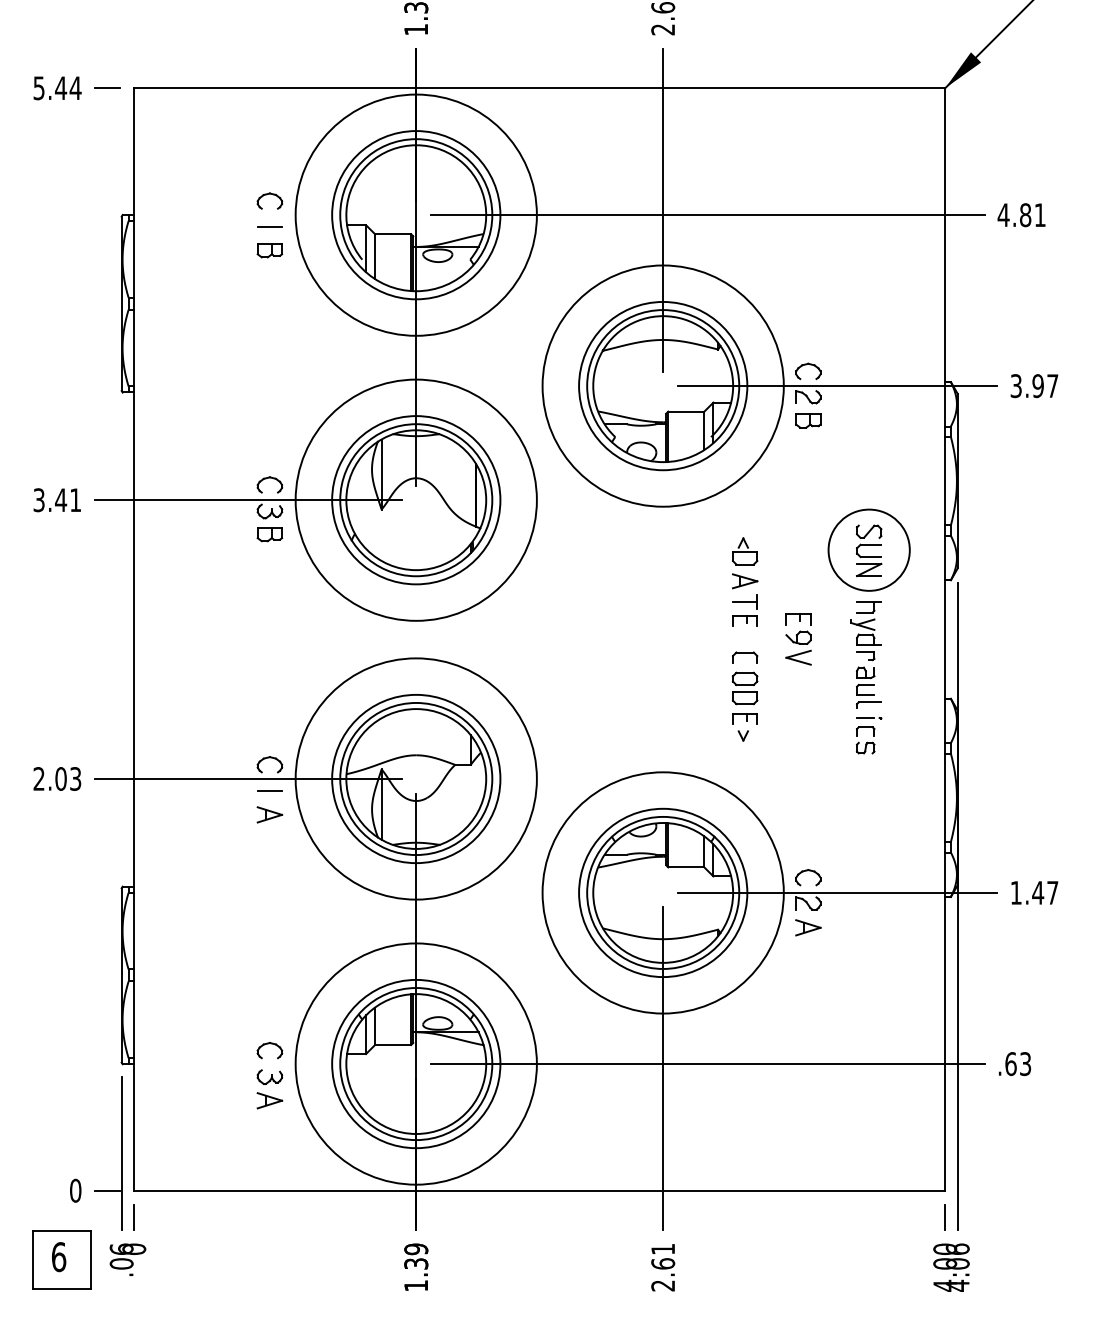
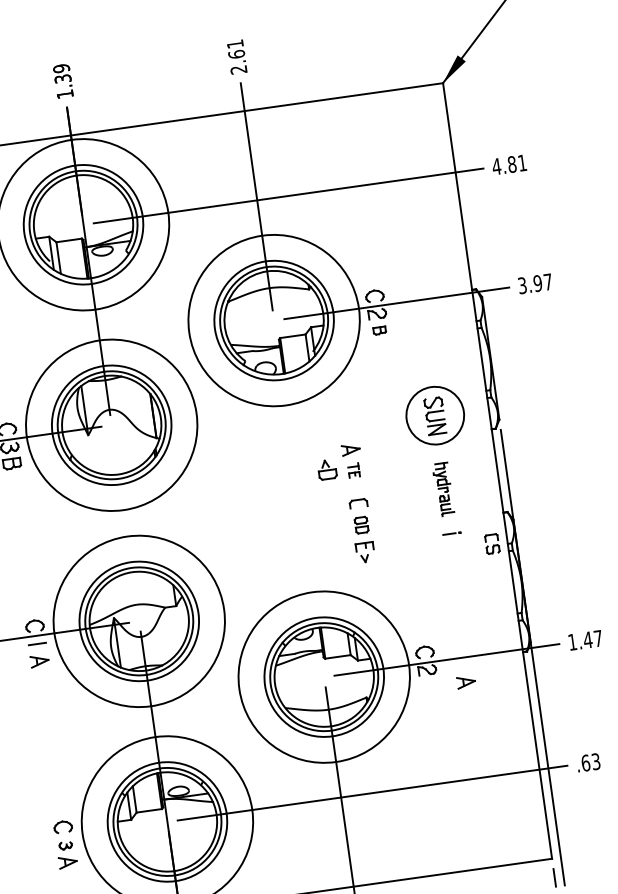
part: (808, 420) -> (379, 330), size x0.7
part: (745, 551) -> (327, 469), moved
part: (744, 610) -> (353, 470), size x0.6
part: (798, 639) -> (394, 485), removed
part: (865, 654) -> (442, 489), size x0.7
part: (744, 688) -> (361, 525), size x0.7
part: (865, 740) -> (492, 544), moved
part: (808, 927) -> (466, 681), moved
part: (269, 1077) -> (65, 845), size x0.7

